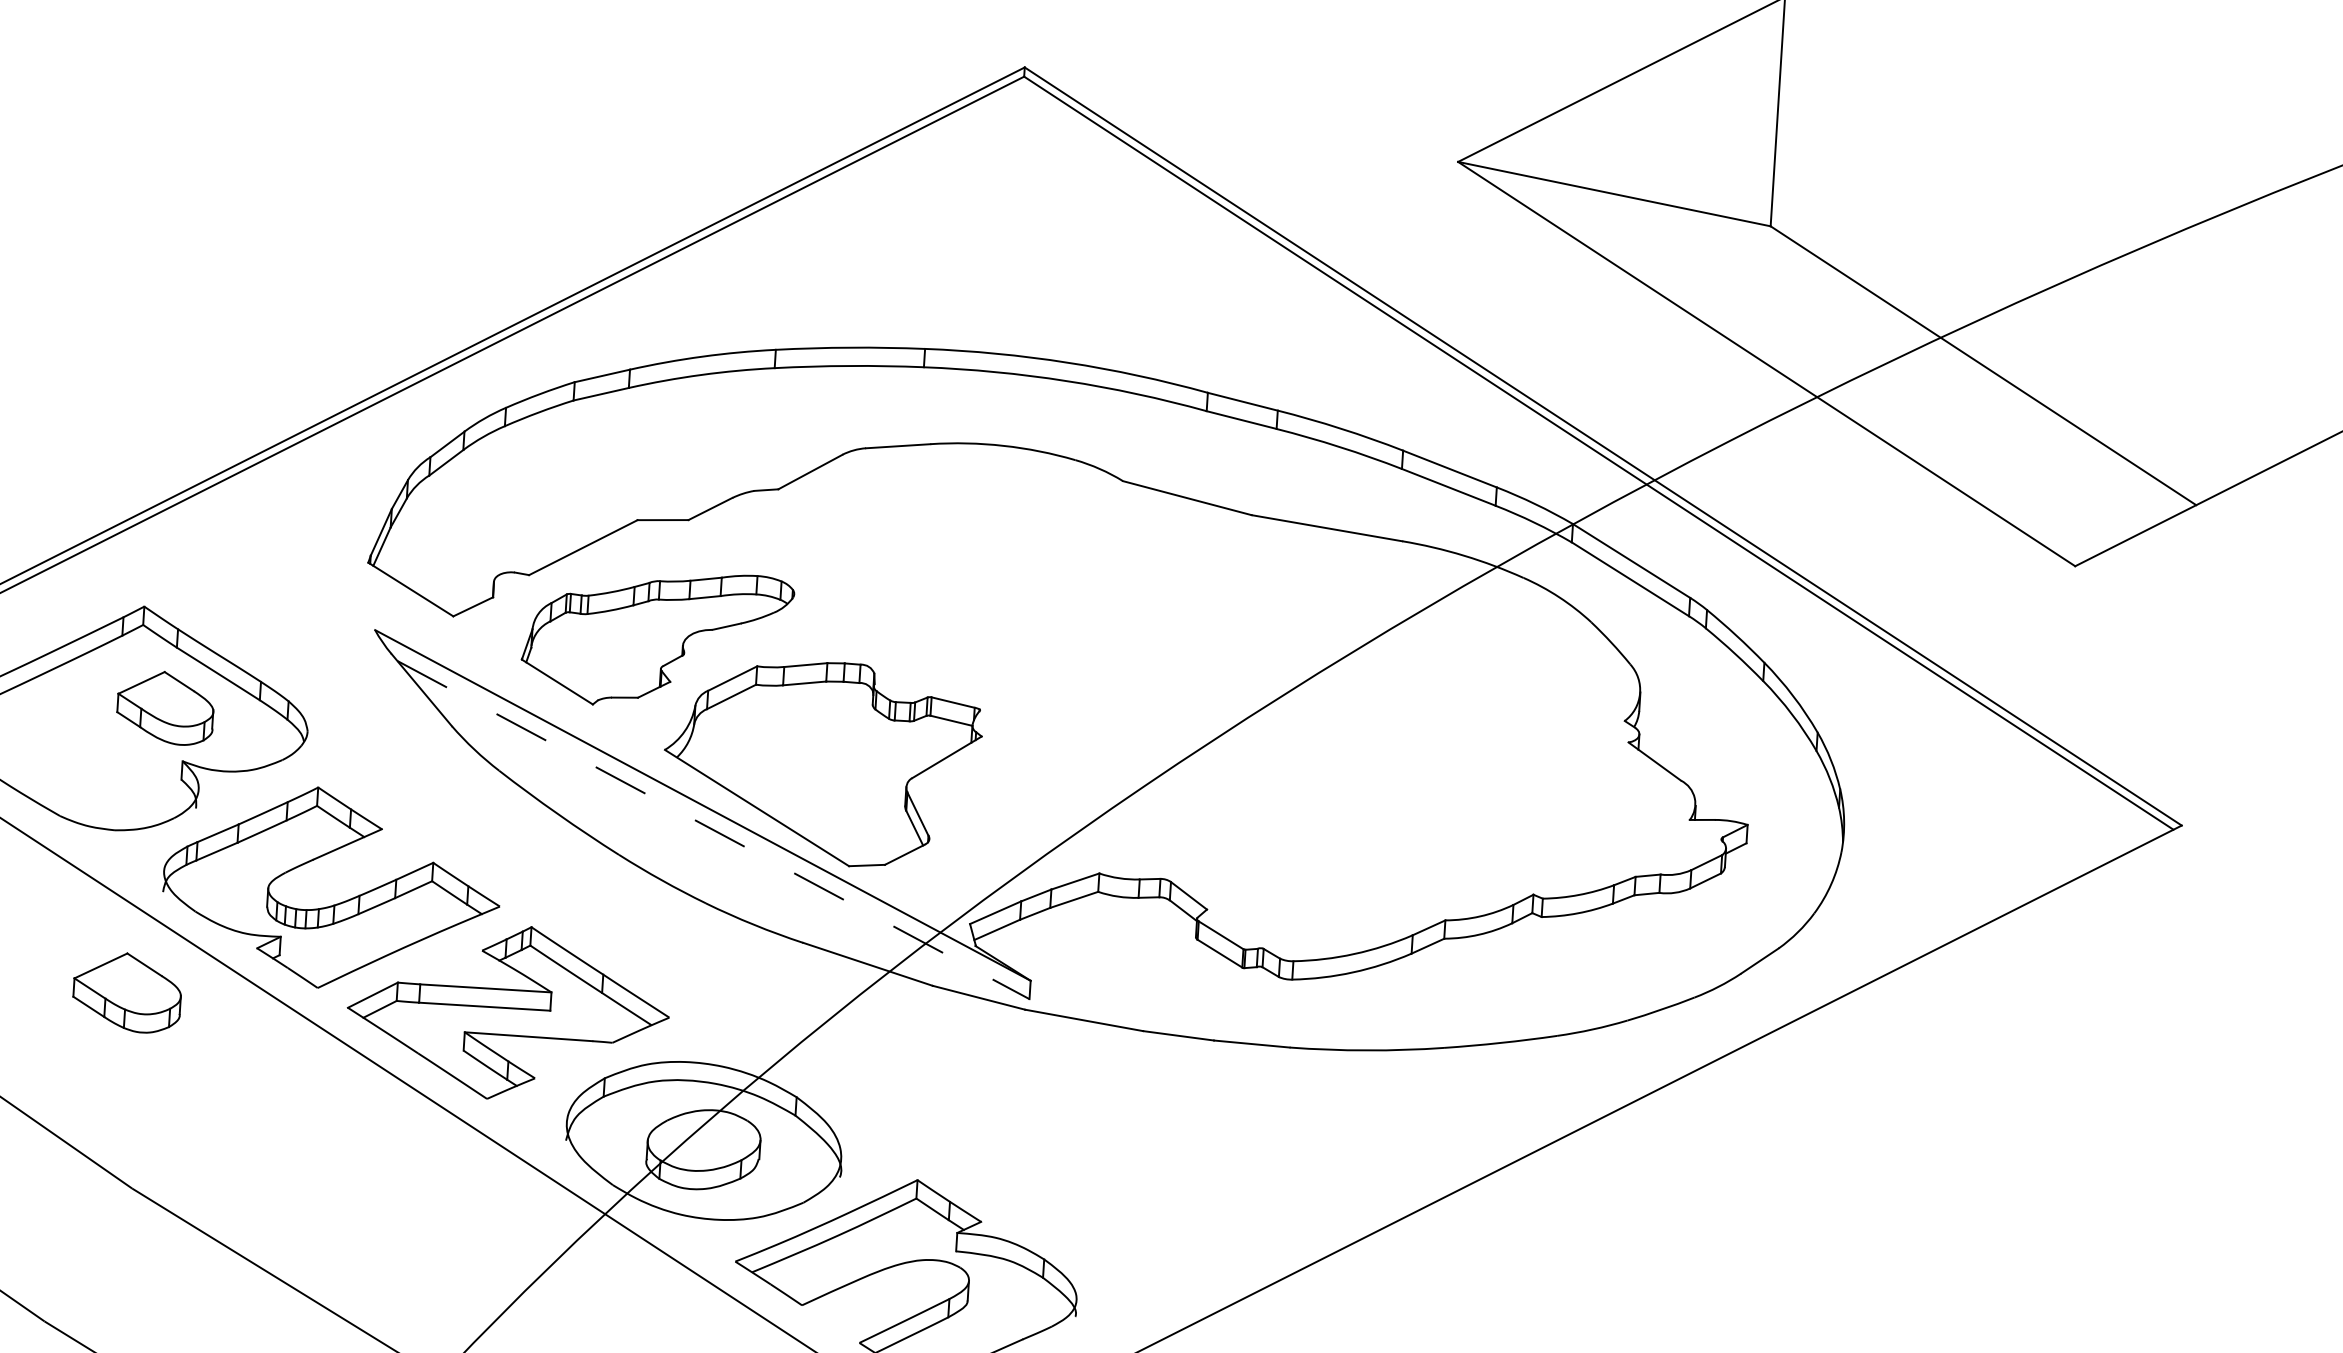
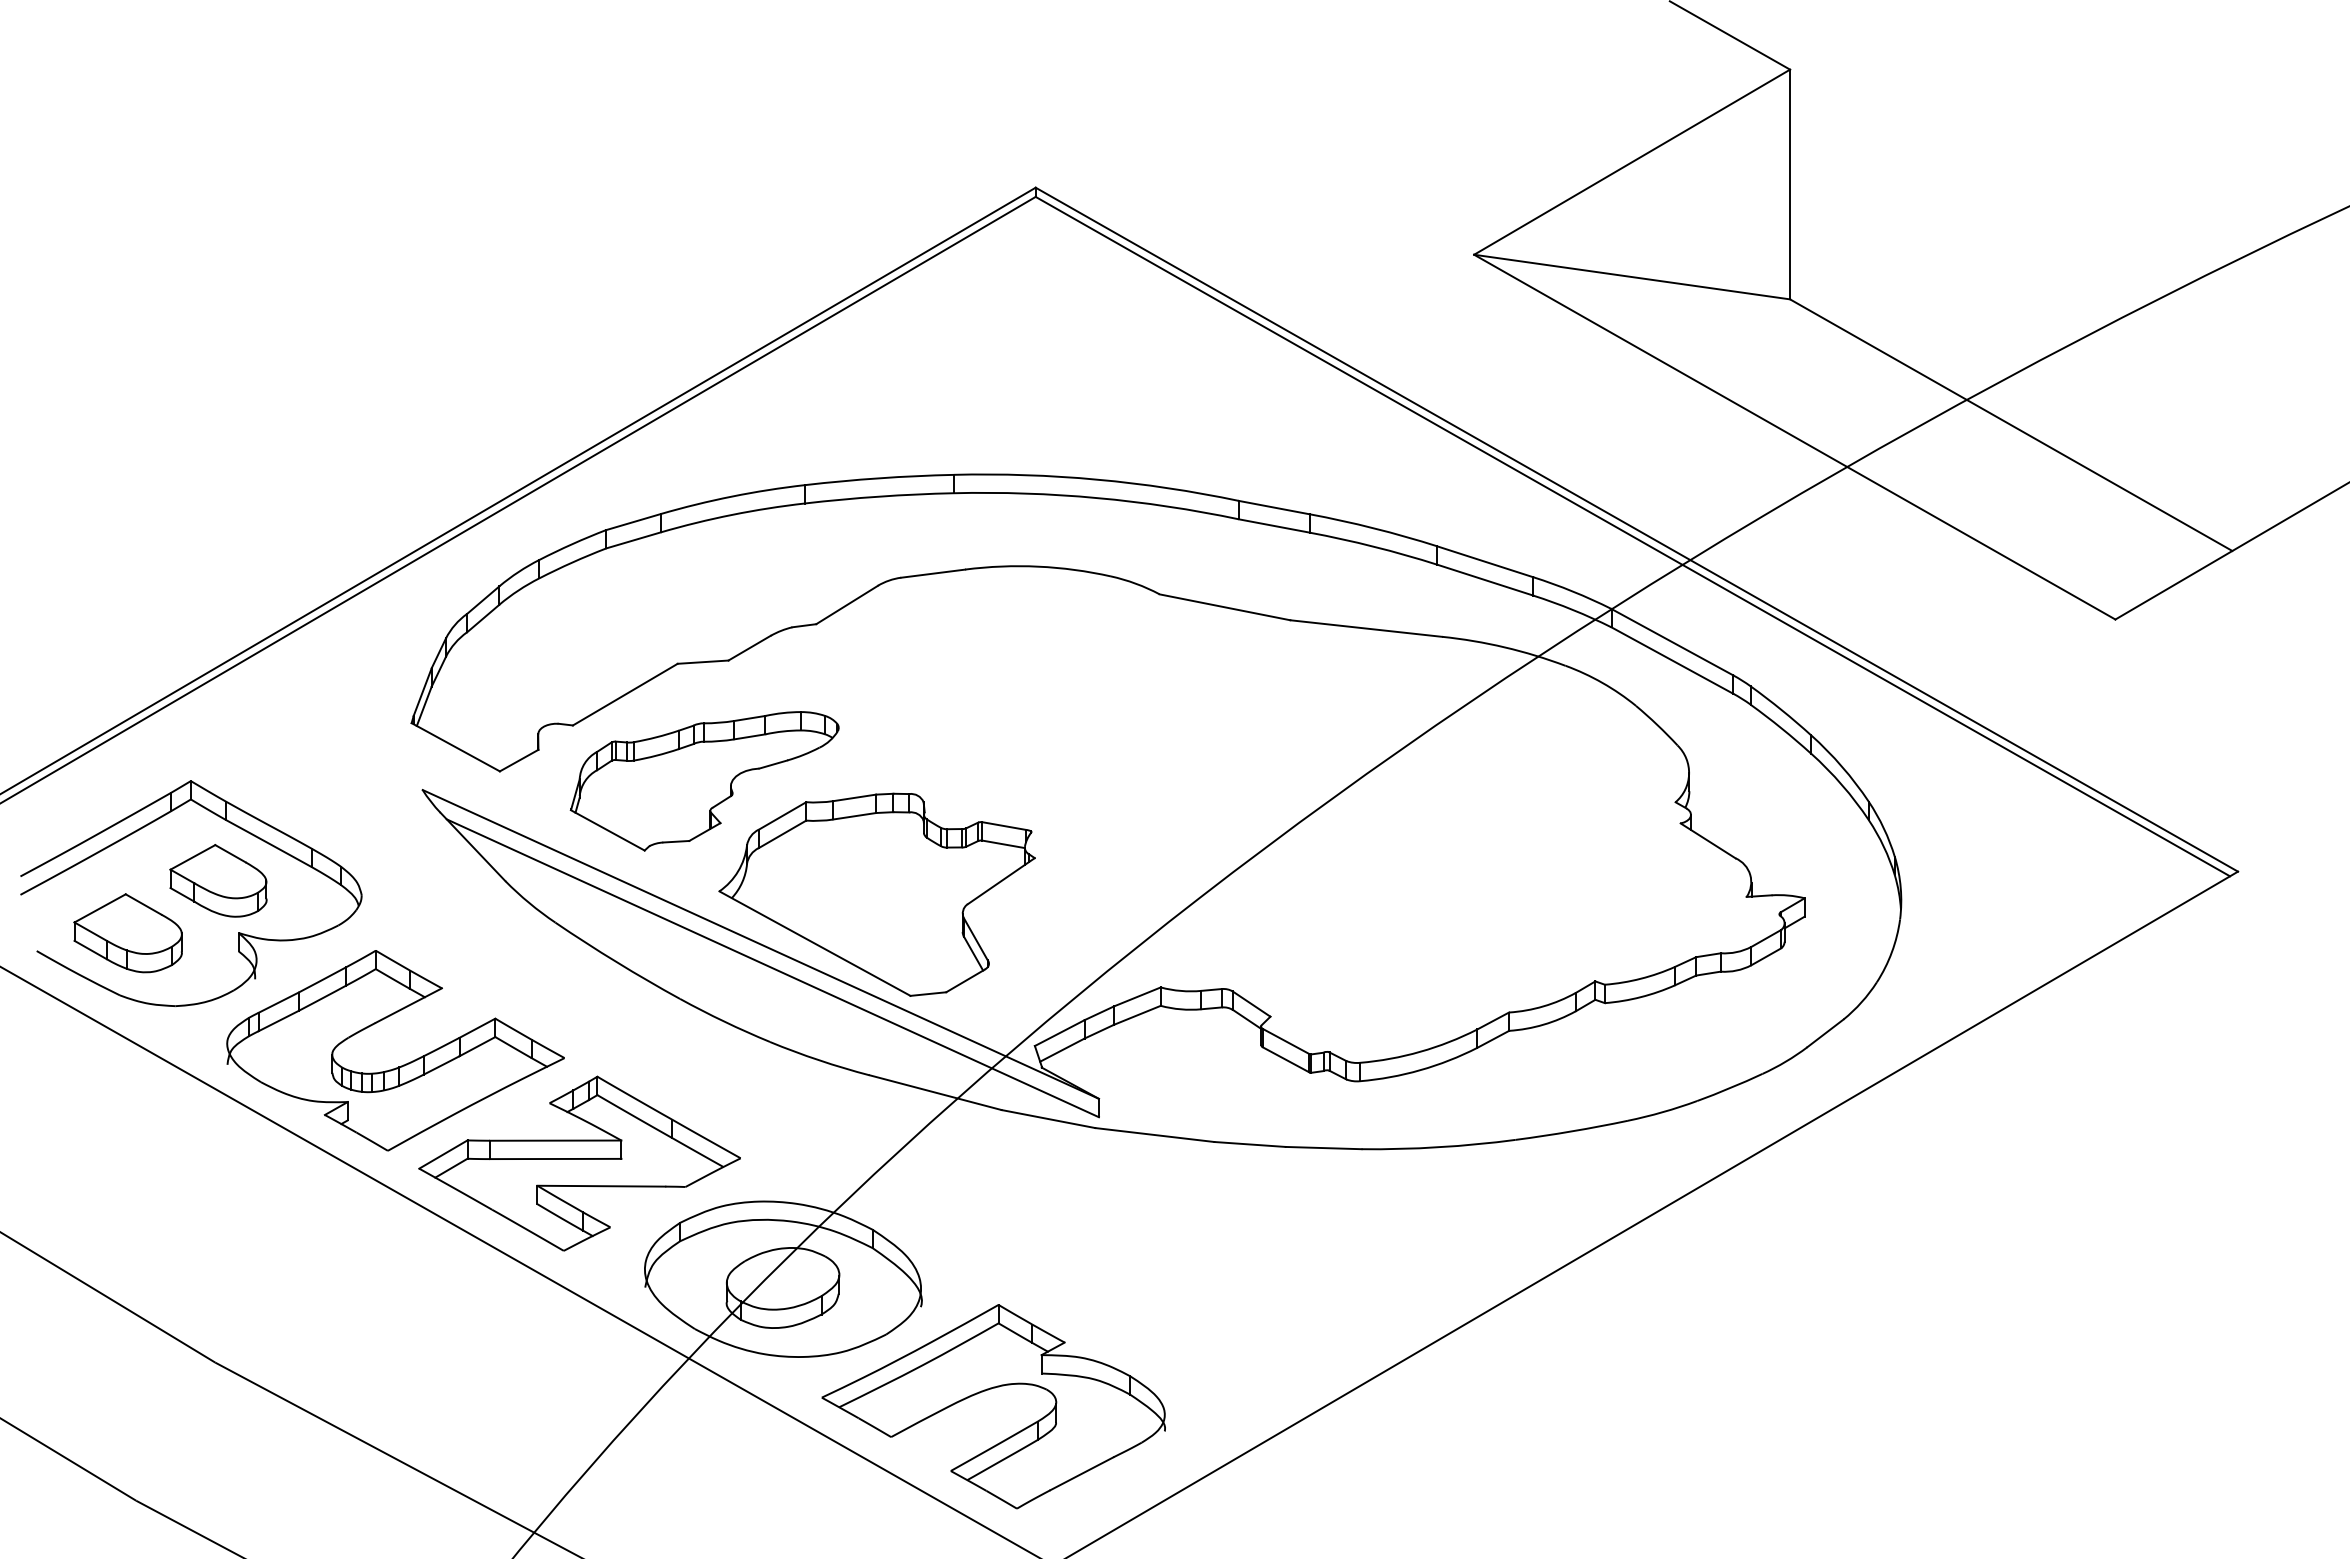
line: (714, 830) -> (773, 968), dashed -> solid
part: (126, 992) -> (127, 933), moved

